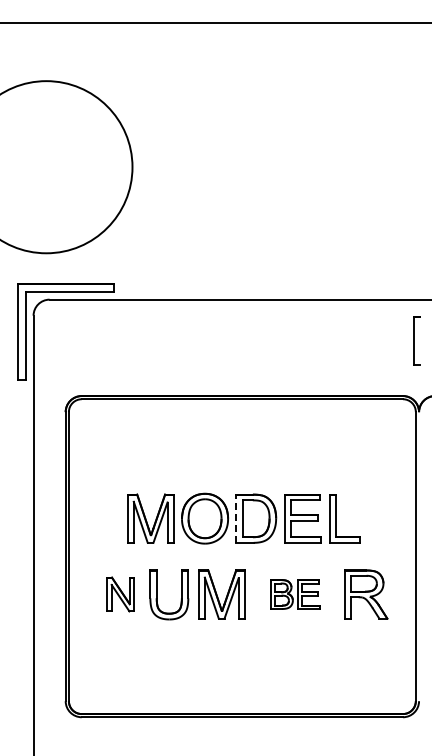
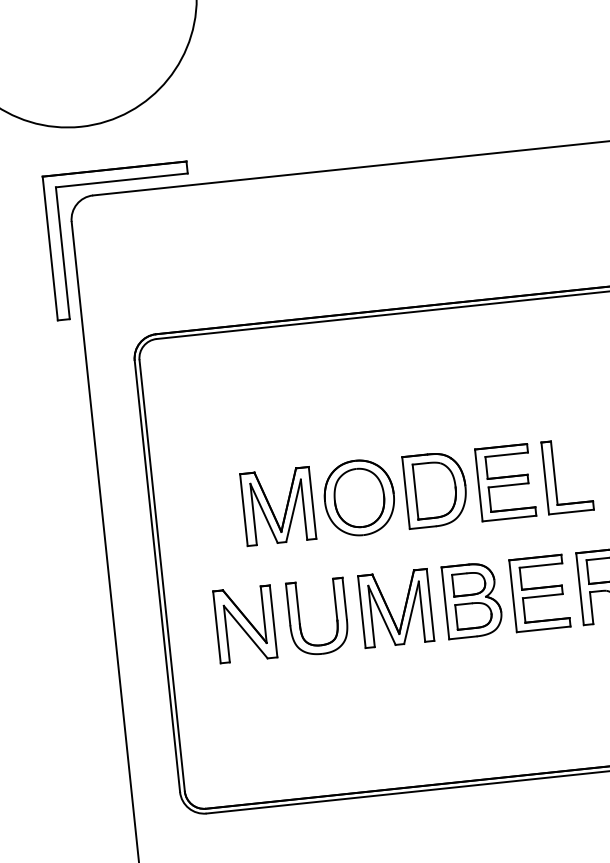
line: (236, 518) -> (406, 492), dashed -> solid
part: (120, 594) -> (245, 624), size x1.43
part: (295, 594) -> (506, 596), size x1.67

